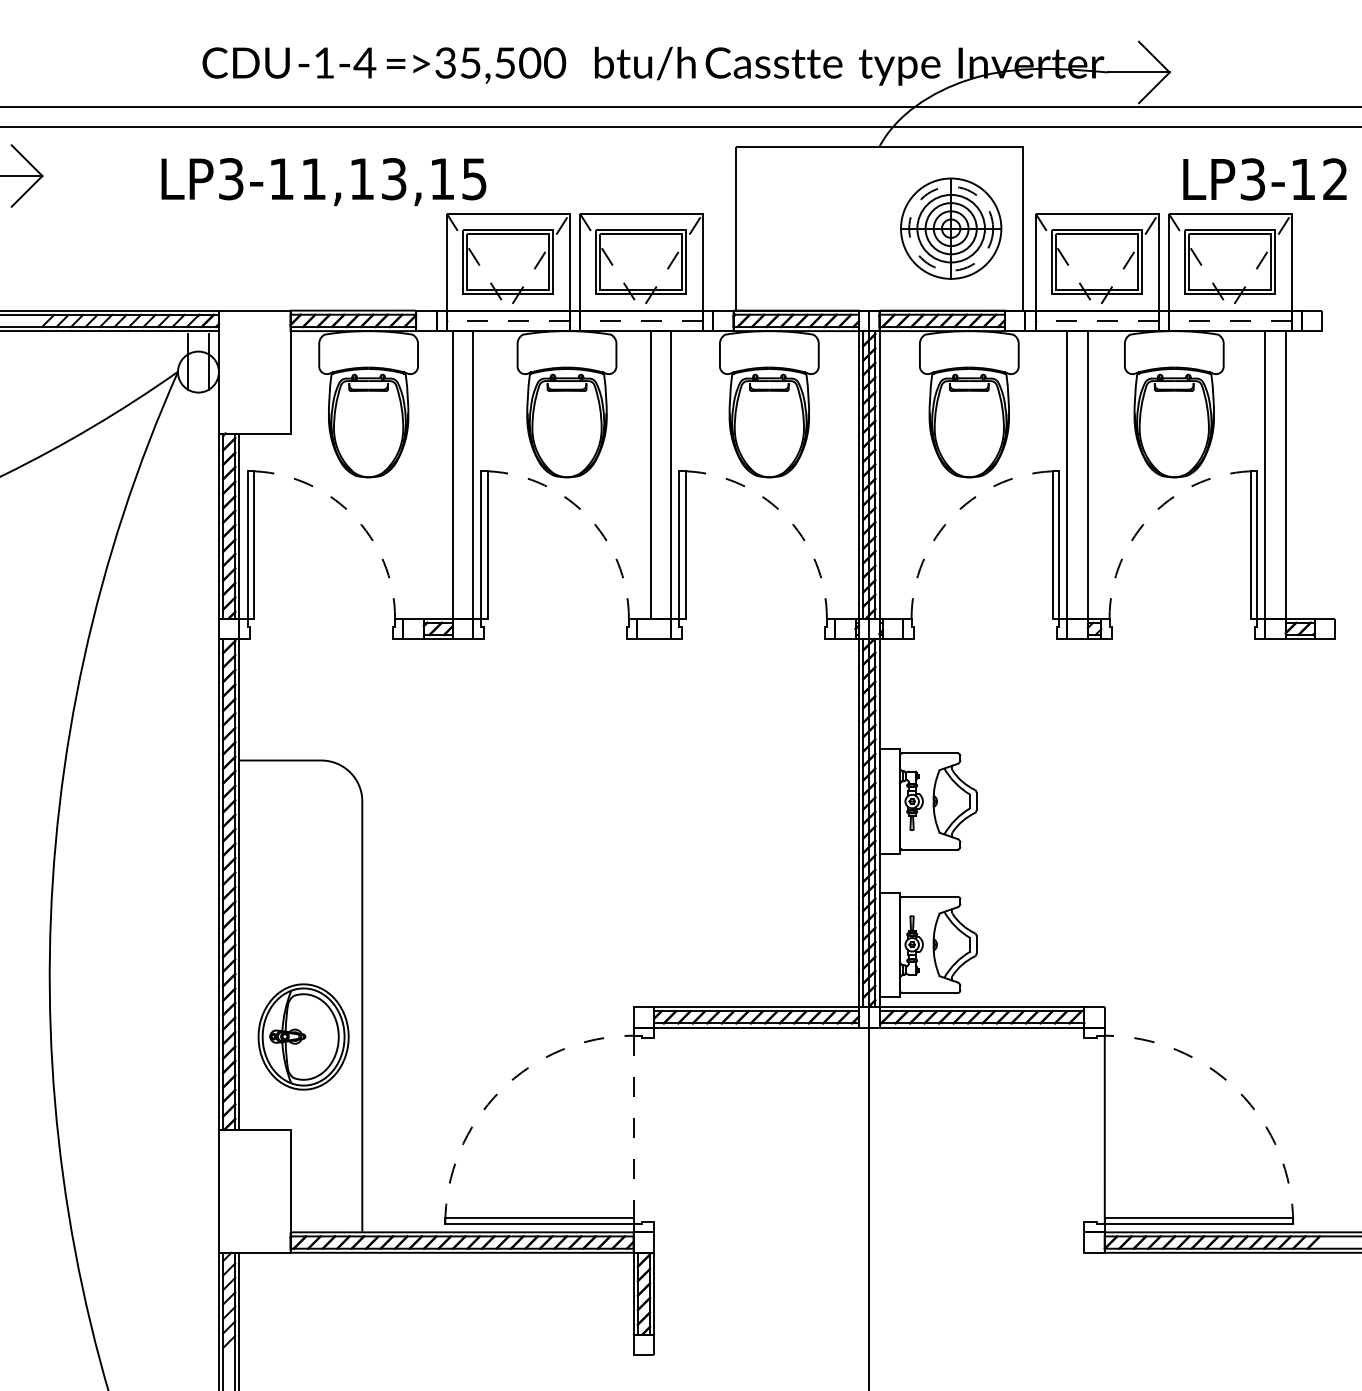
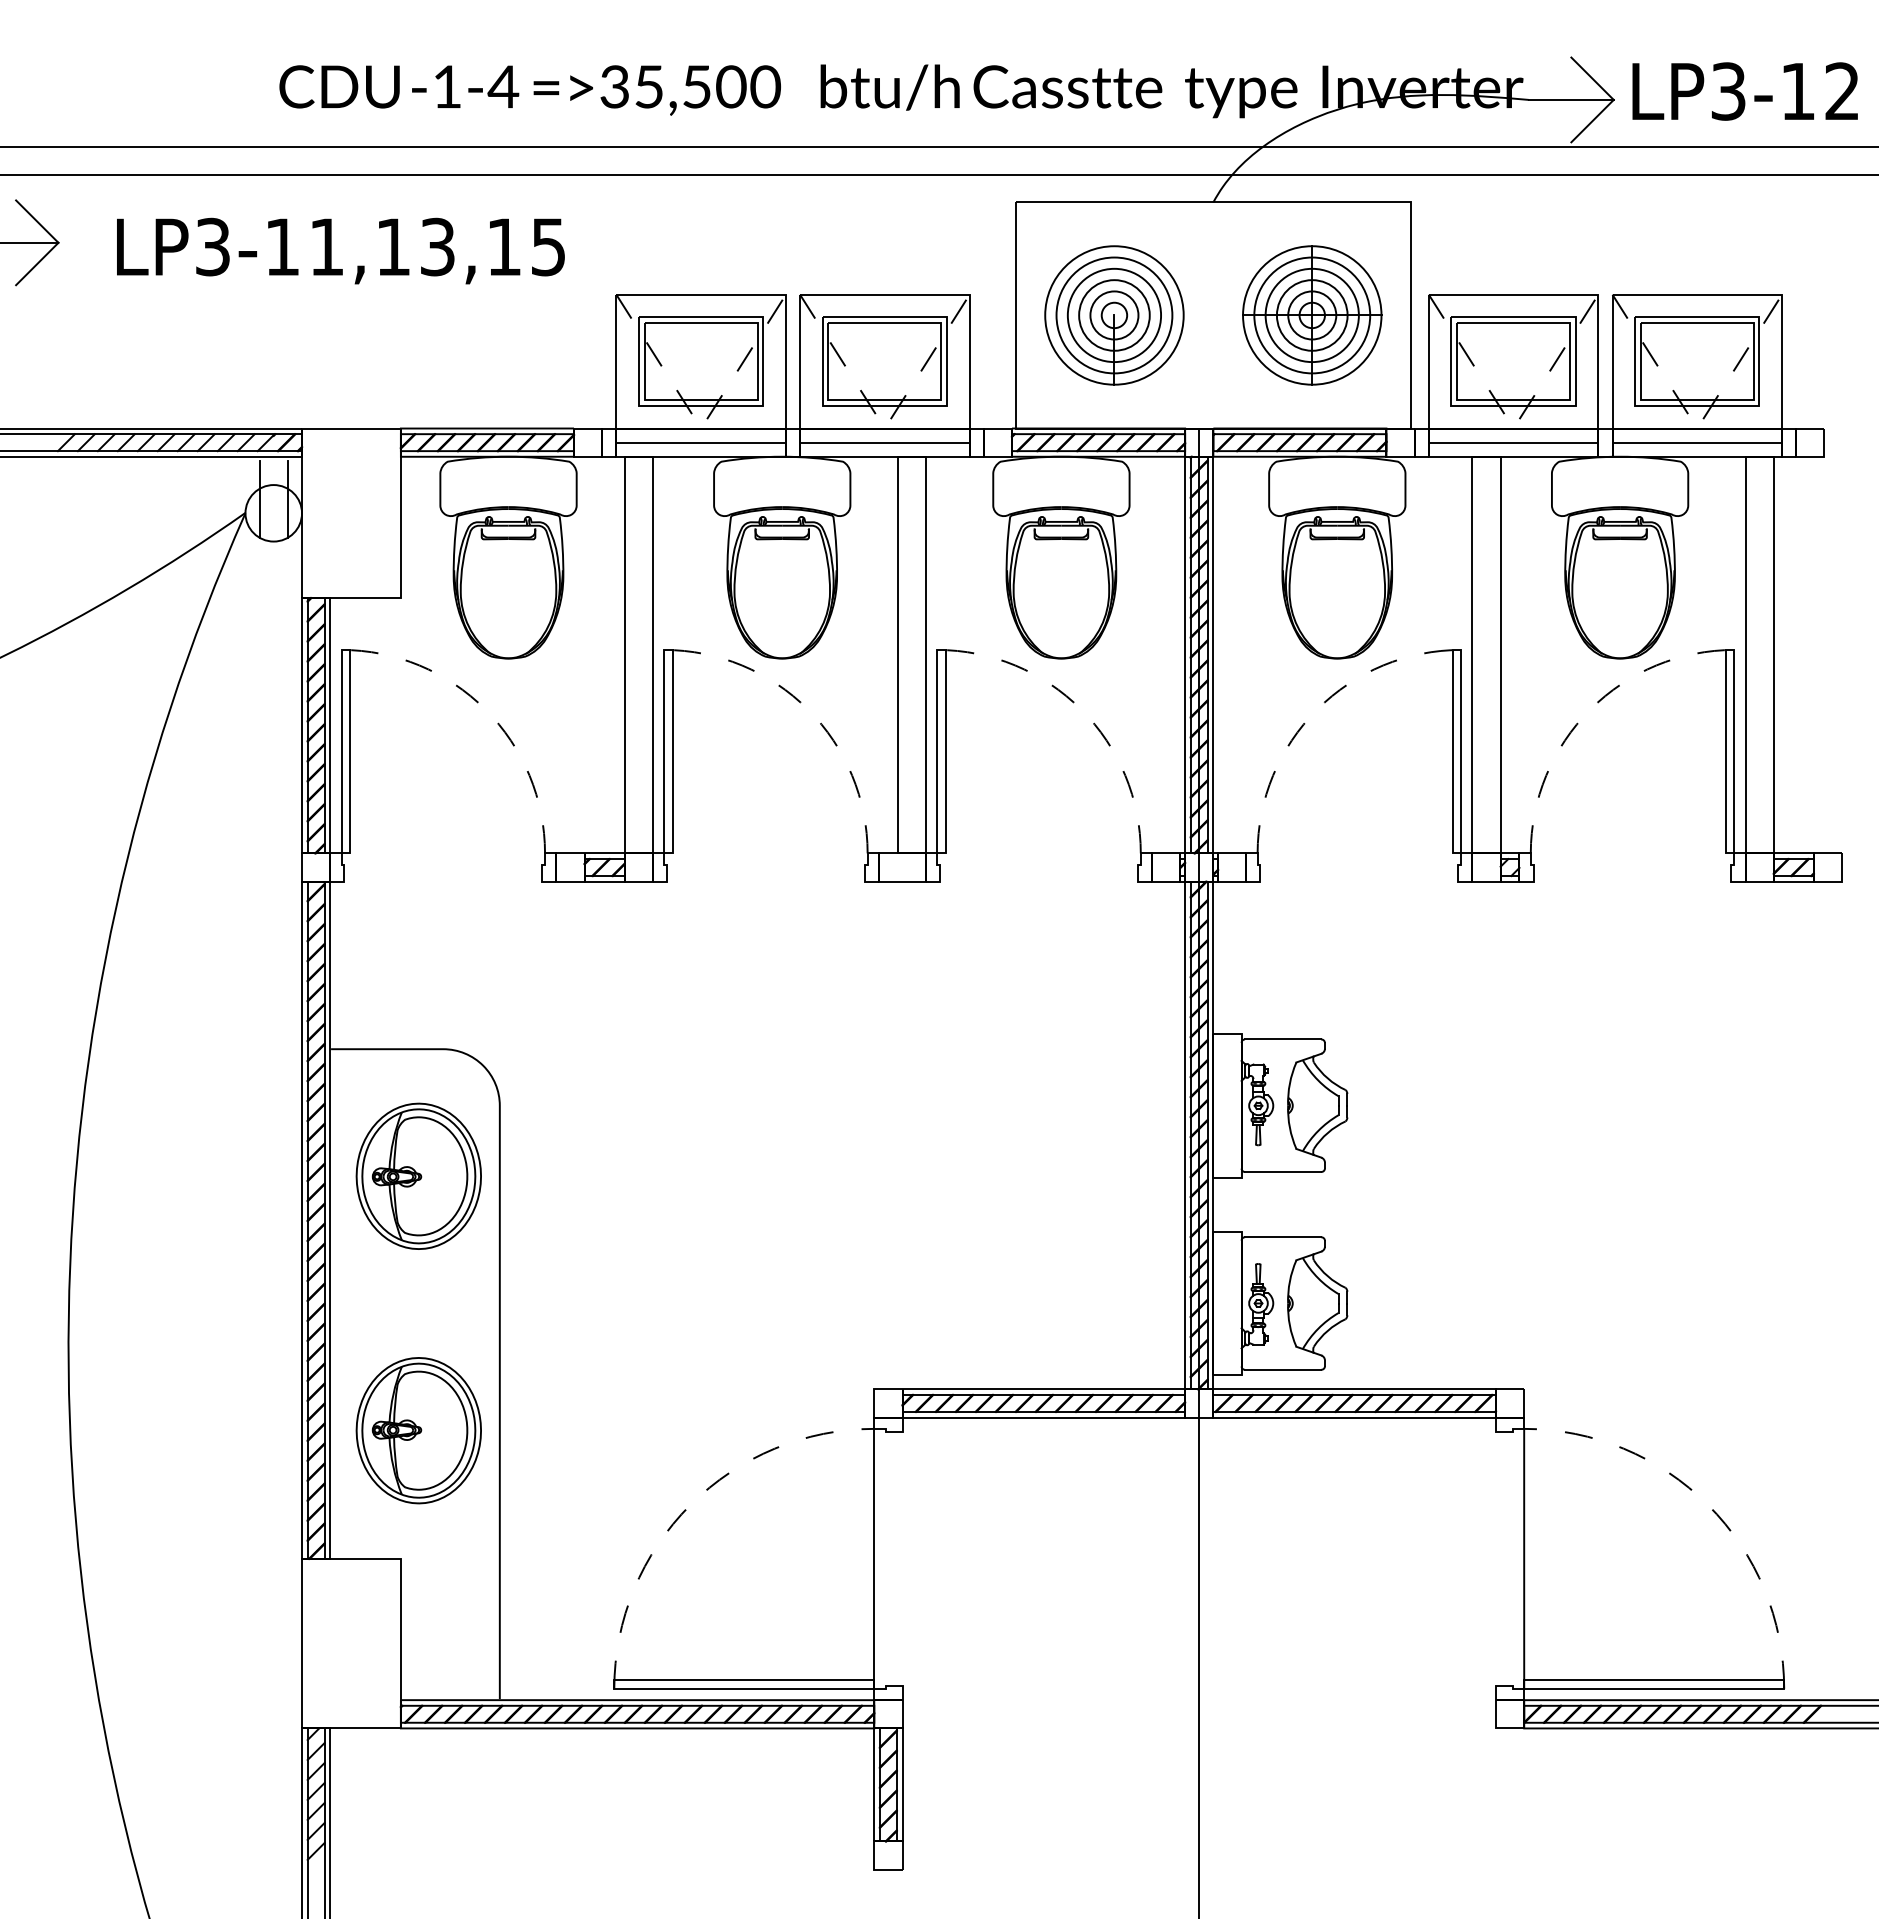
text: (1264, 179) -> (1744, 91), moved
text: (323, 181) -> (340, 250), moved
part: (807, 228) -> (1114, 315), added
circle: (951, 228) -> (1312, 315), dashed -> solid
line: (508, 320) -> (701, 442), dashed -> solid
line: (641, 320) -> (884, 442), dashed -> solid
line: (1097, 320) -> (1513, 442), dashed -> solid
line: (1230, 320) -> (1697, 442), dashed -> solid
part: (303, 852) -> (418, 1175), added
line: (633, 1129) -> (874, 1558), dashed -> solid

